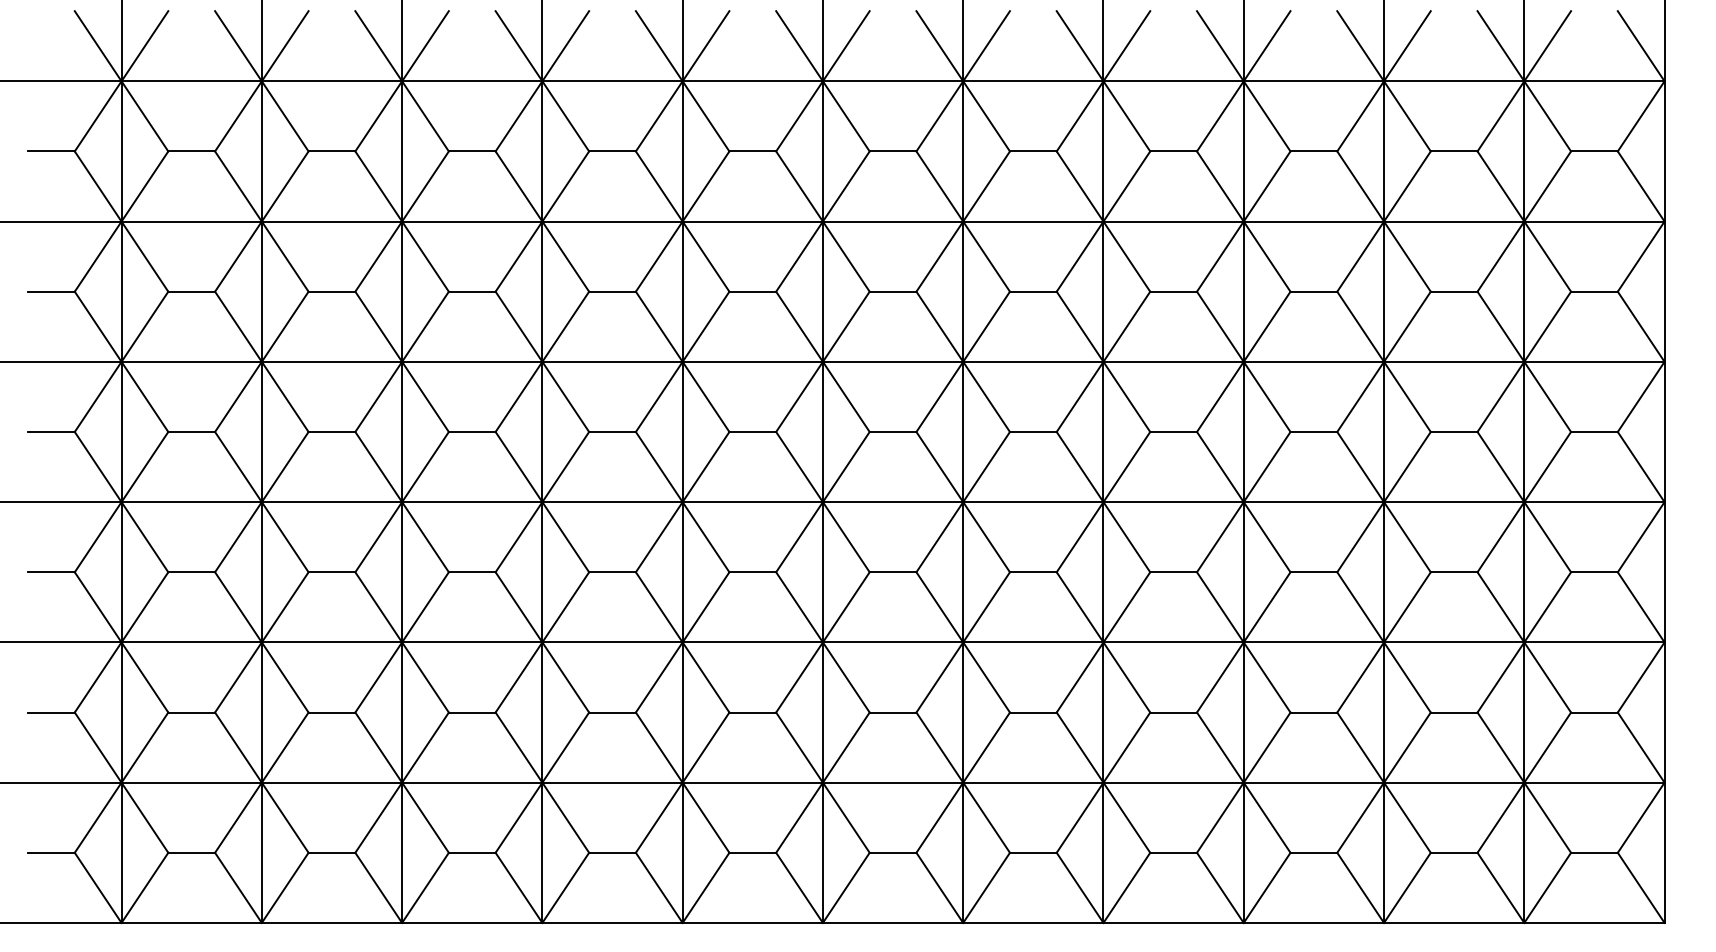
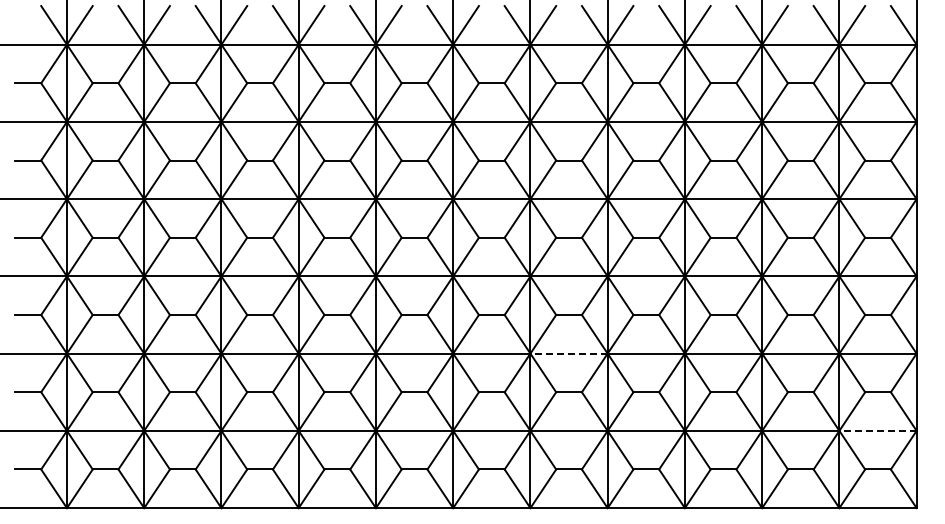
line: (1034, 642) -> (569, 353), solid -> dashed
line: (1595, 781) -> (878, 430), solid -> dashed

